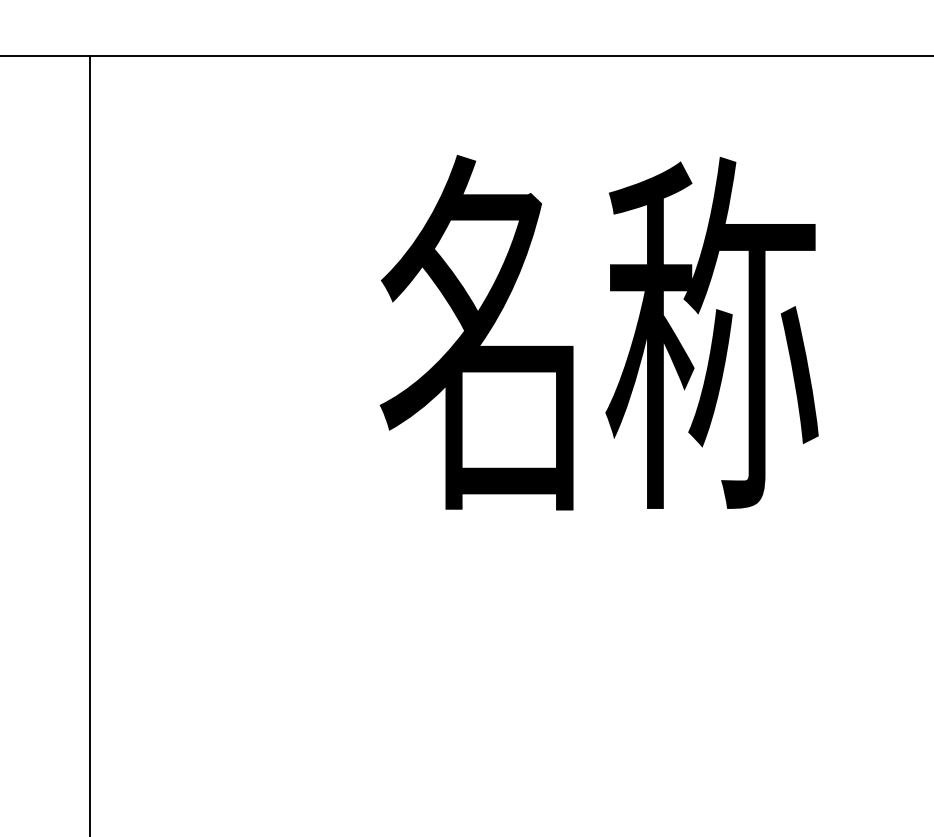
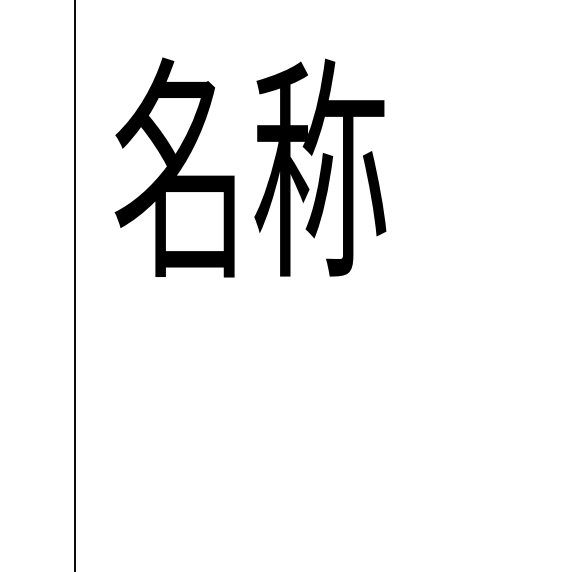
text: (599, 332) -> (250, 167), moved

